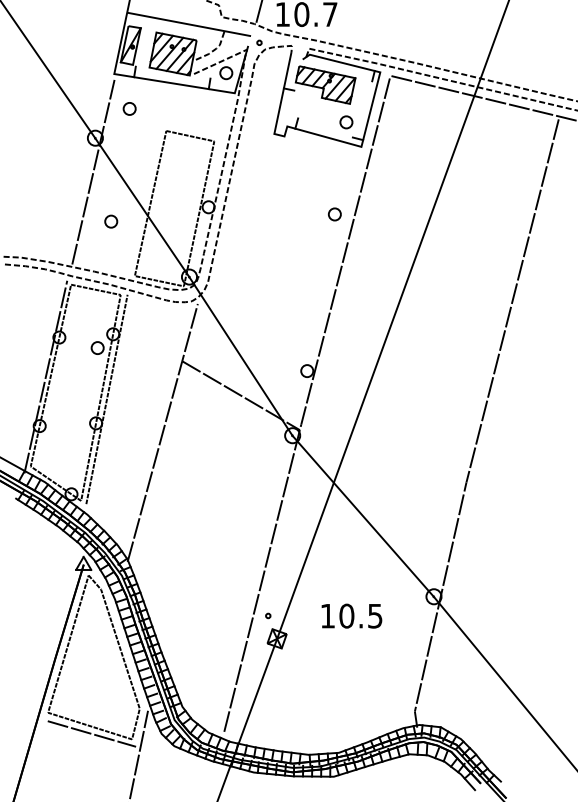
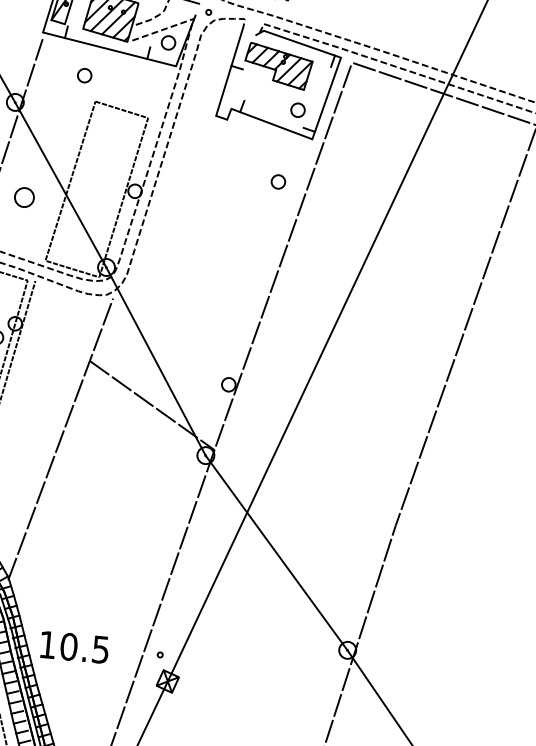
part: (129, 108) -> (84, 75), moved
part: (334, 214) -> (278, 181), moved
part: (111, 221) -> (24, 197), size x1.4
text: (351, 615) -> (74, 646), moved

